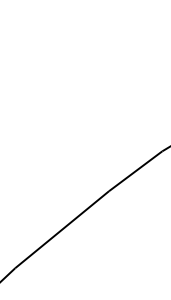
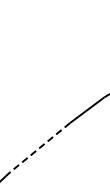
line: (61, 229) -> (39, 147), solid -> dashed

